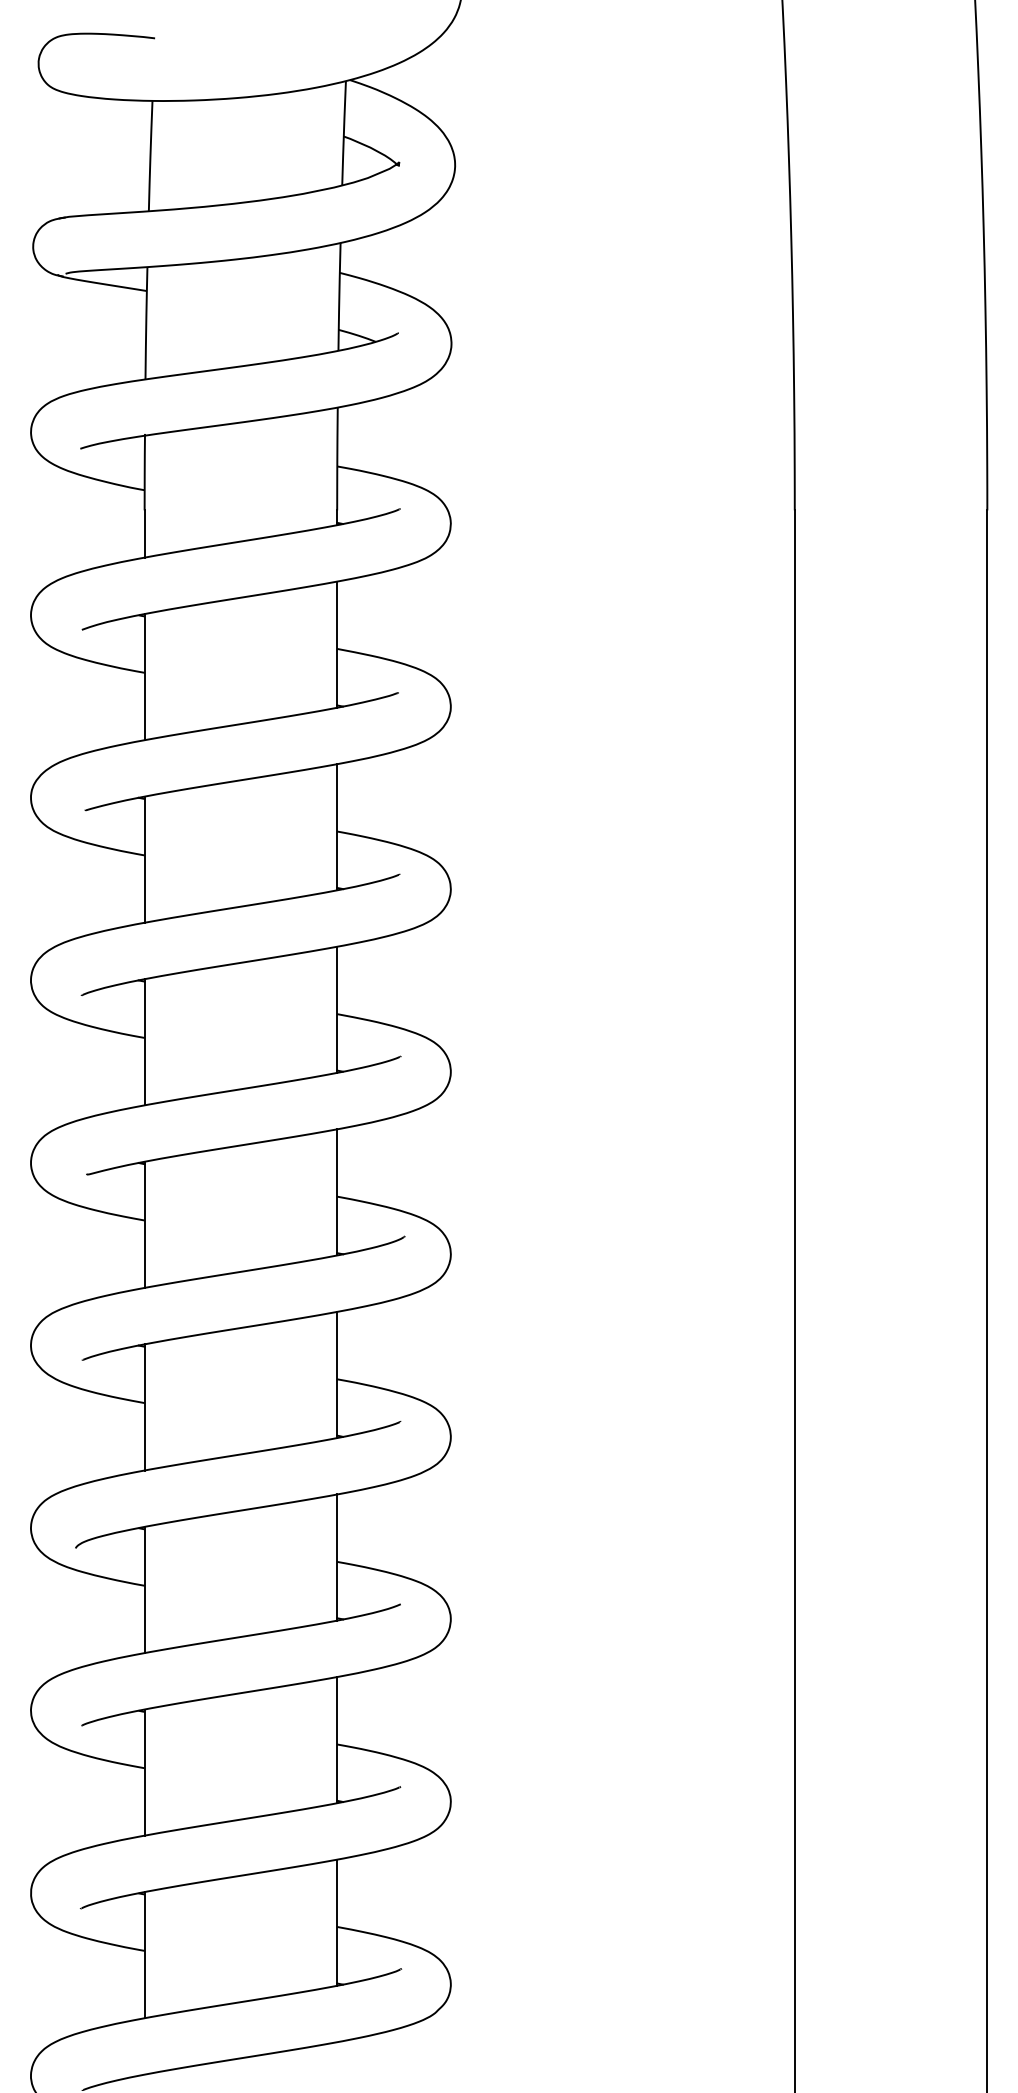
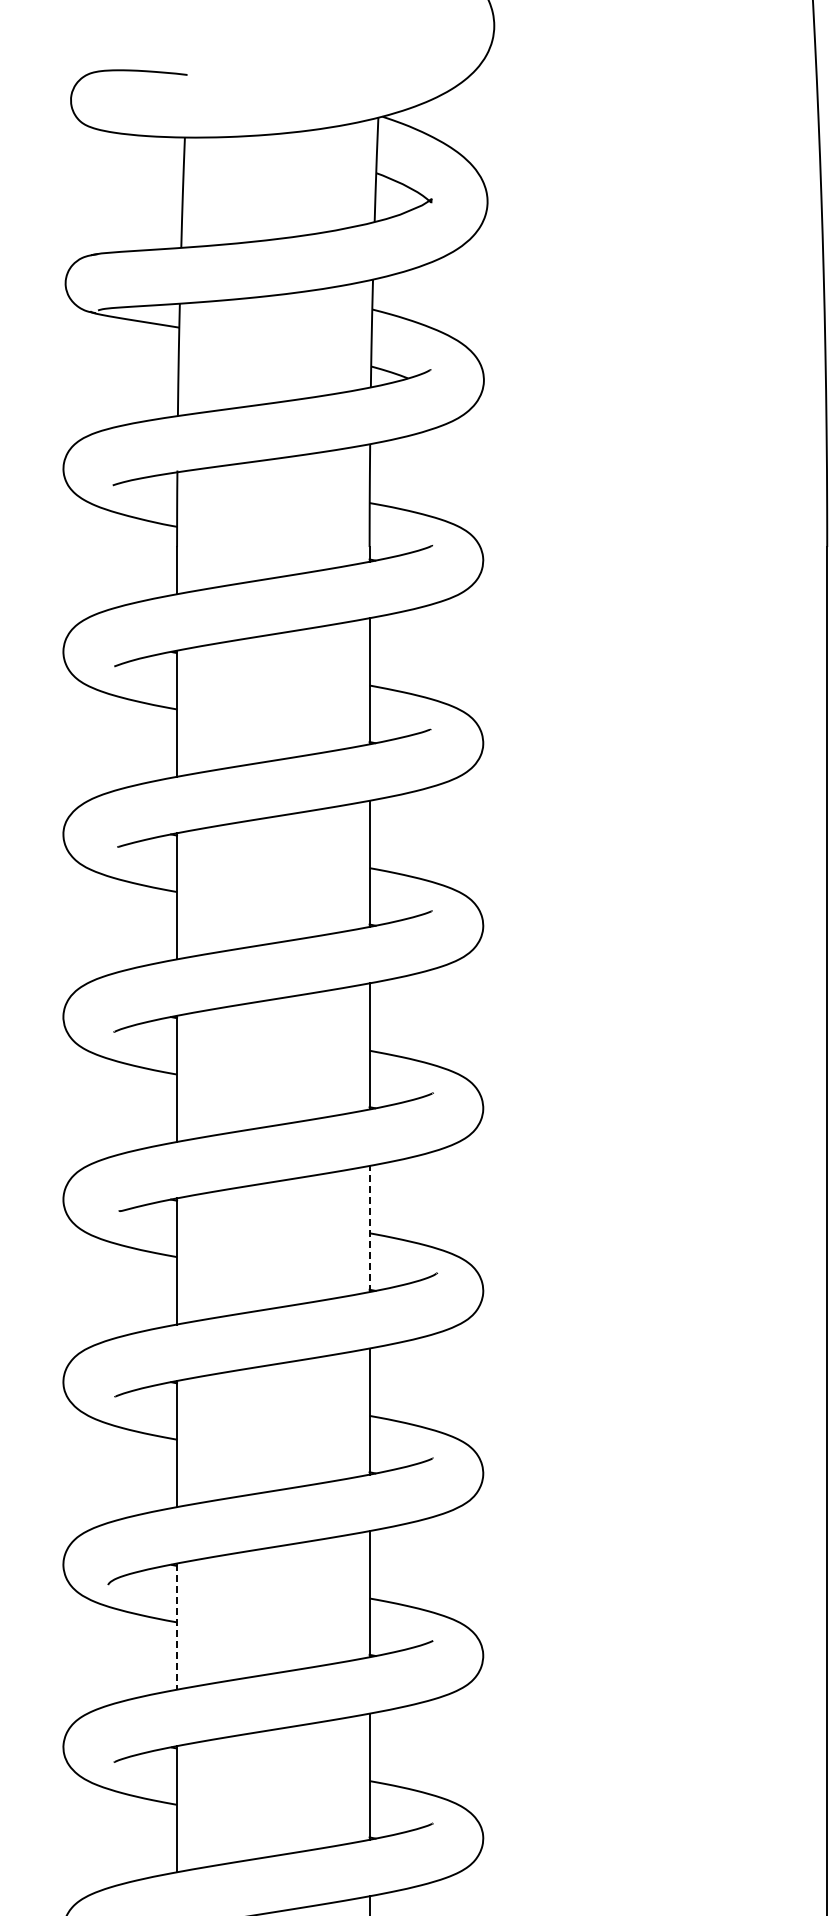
line: (337, 1191) -> (369, 1228), solid -> dashed
line: (144, 1590) -> (176, 1627), solid -> dashed

